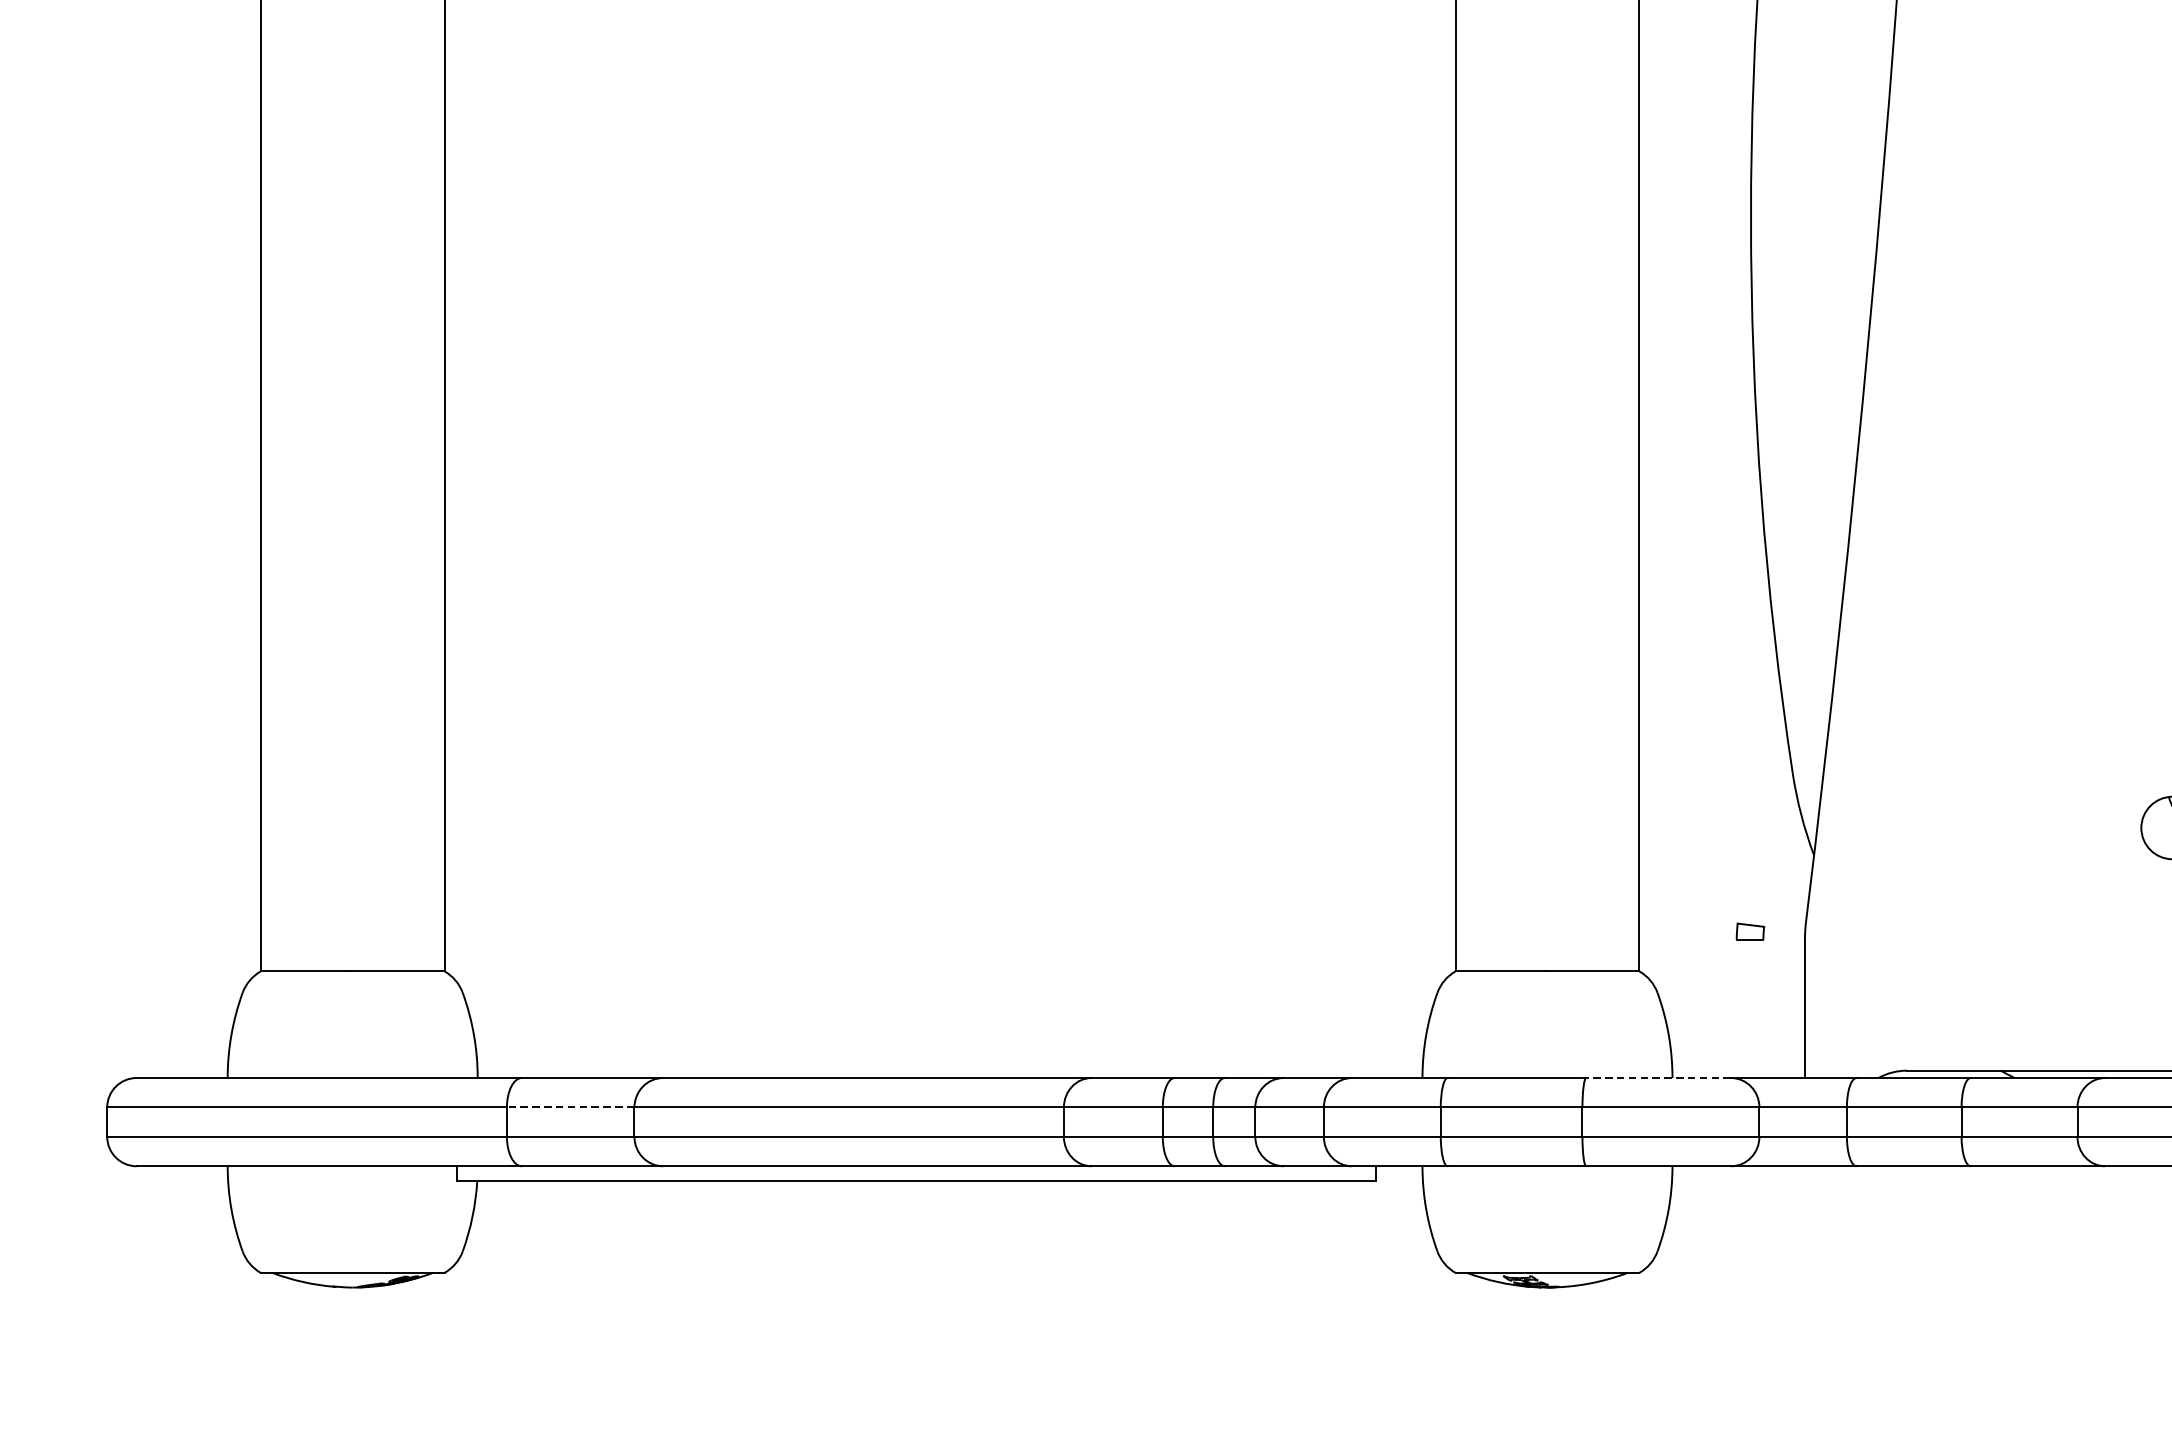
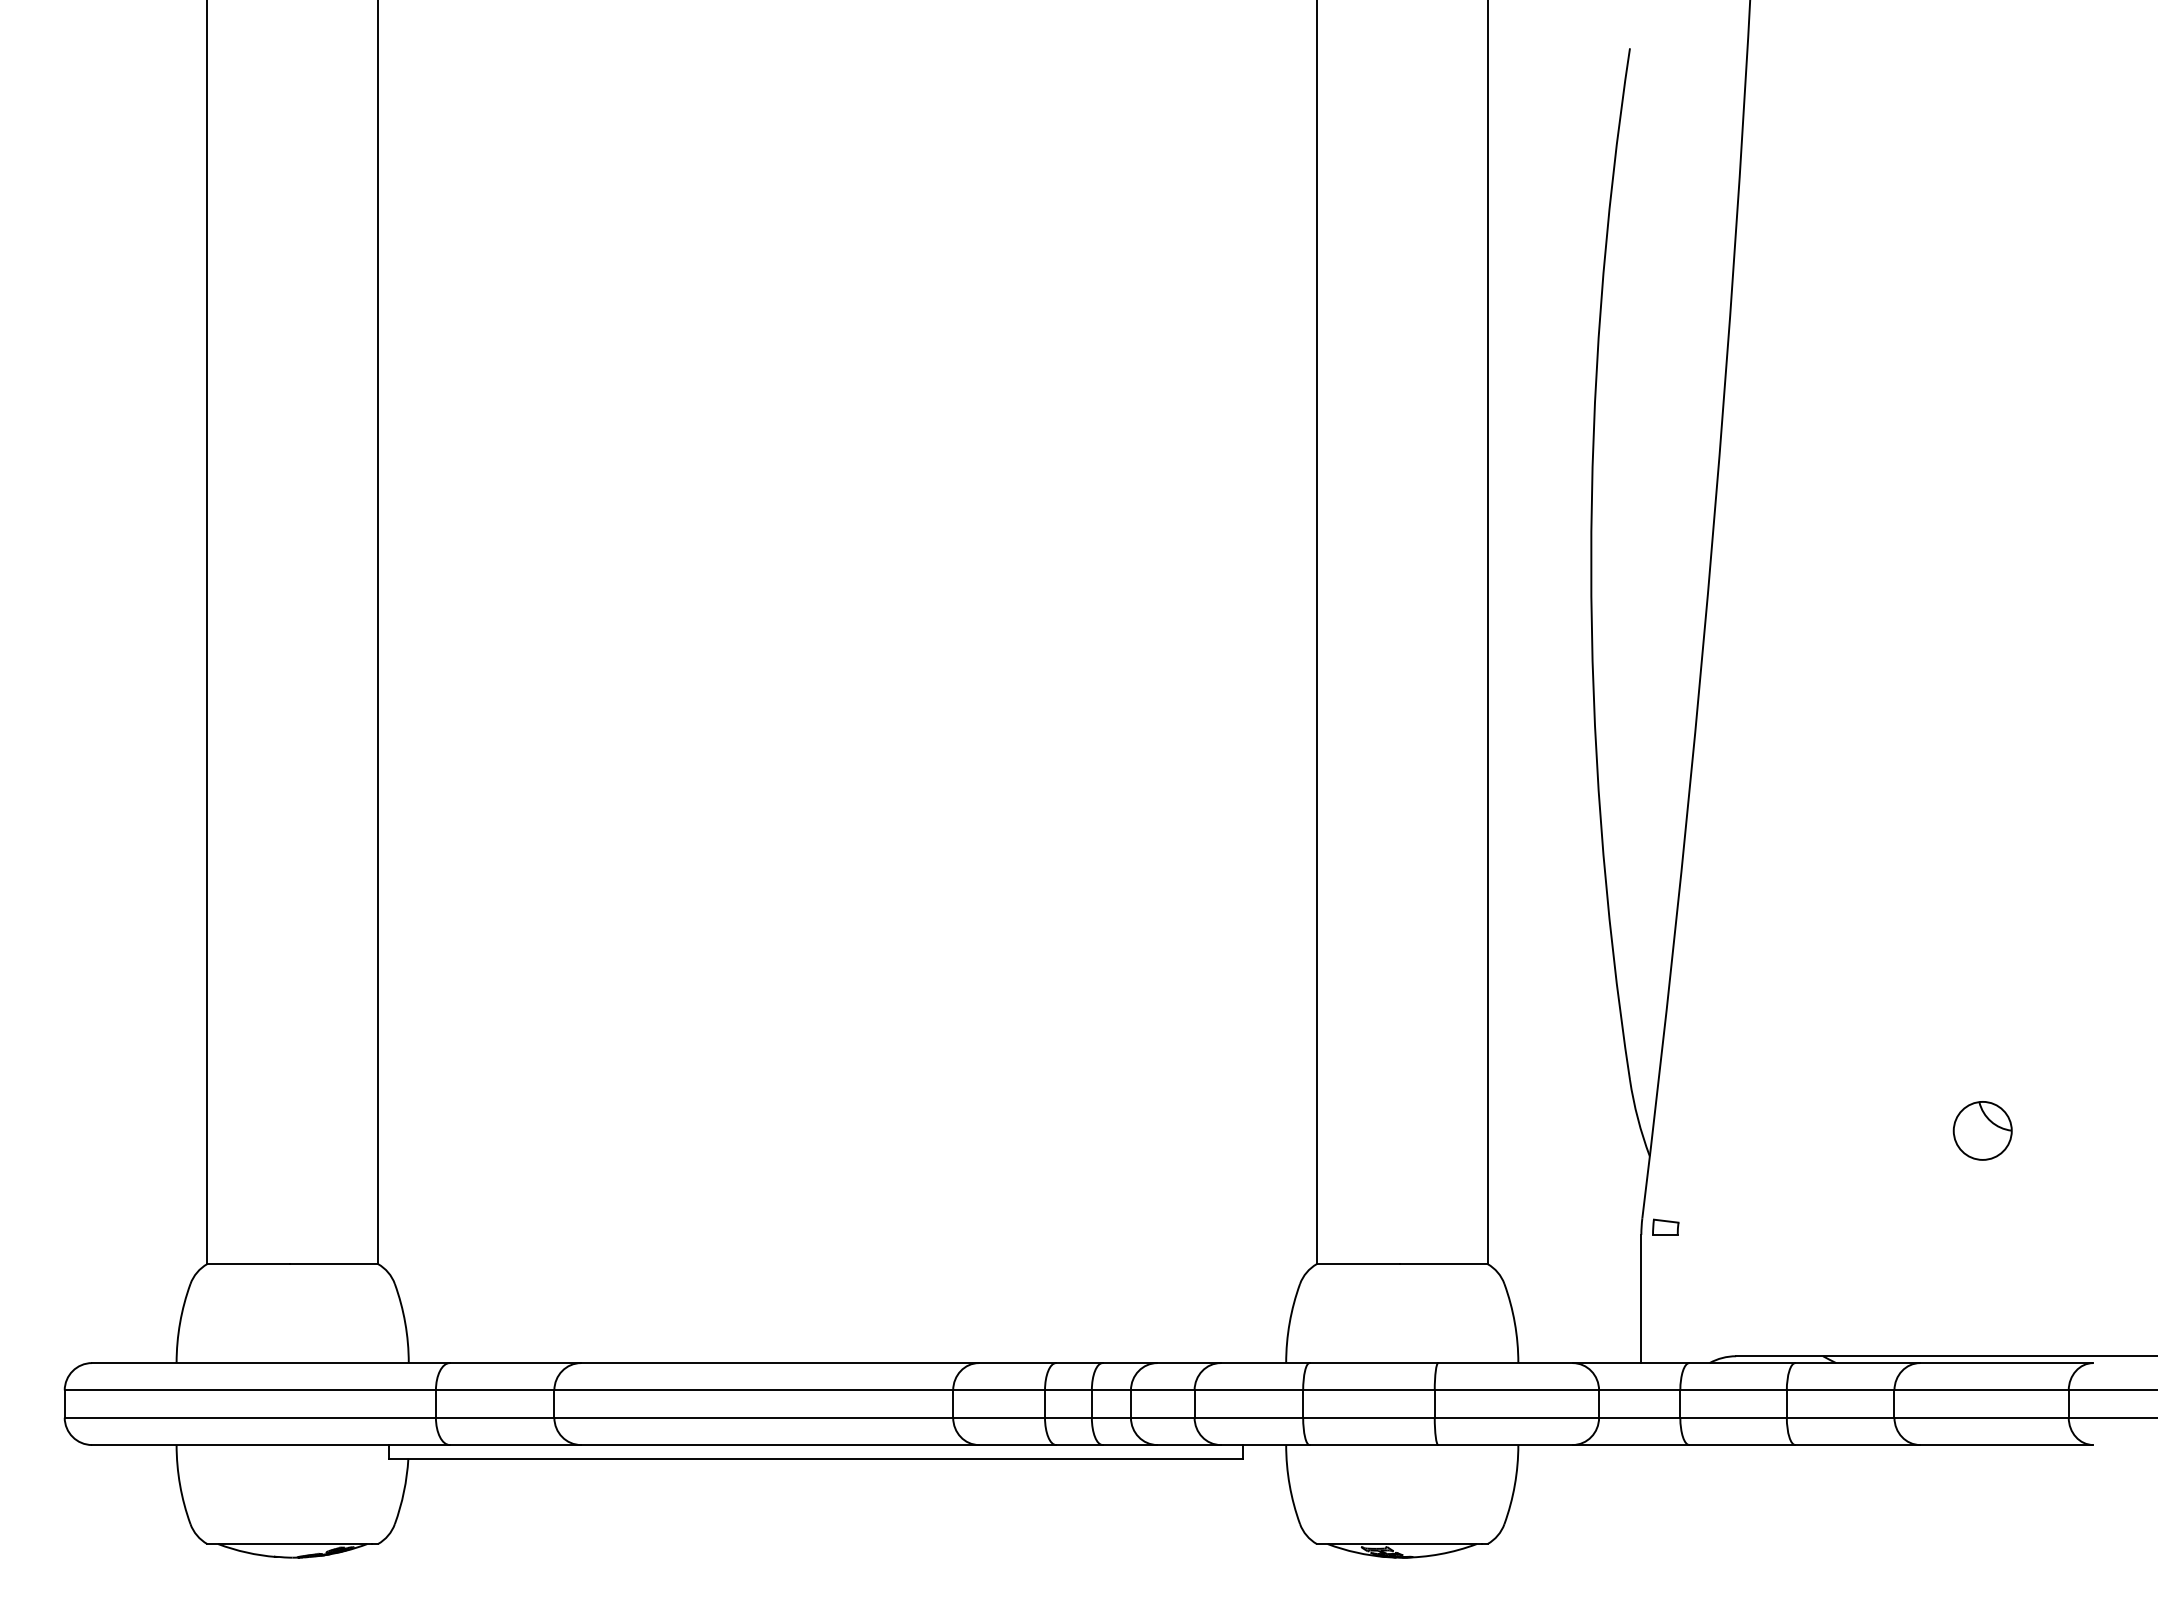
part: (1750, 930) -> (1665, 1226), moved
line: (1657, 1078) -> (1504, 1363), dashed -> solid
line: (570, 1107) -> (494, 1390), dashed -> solid

